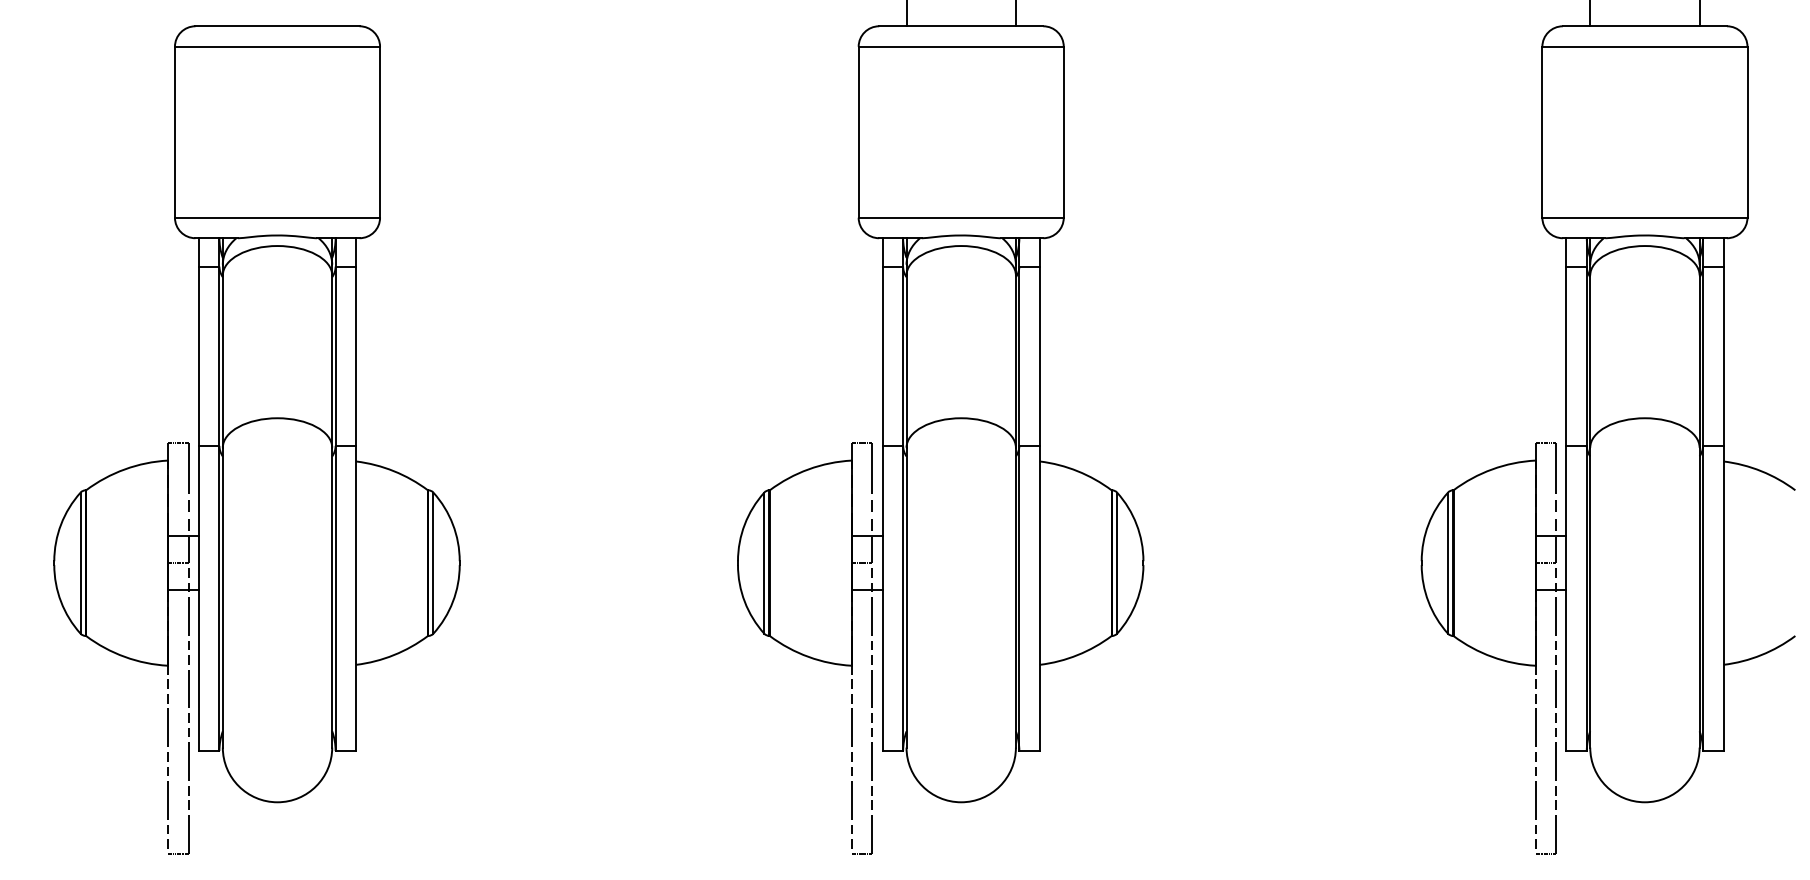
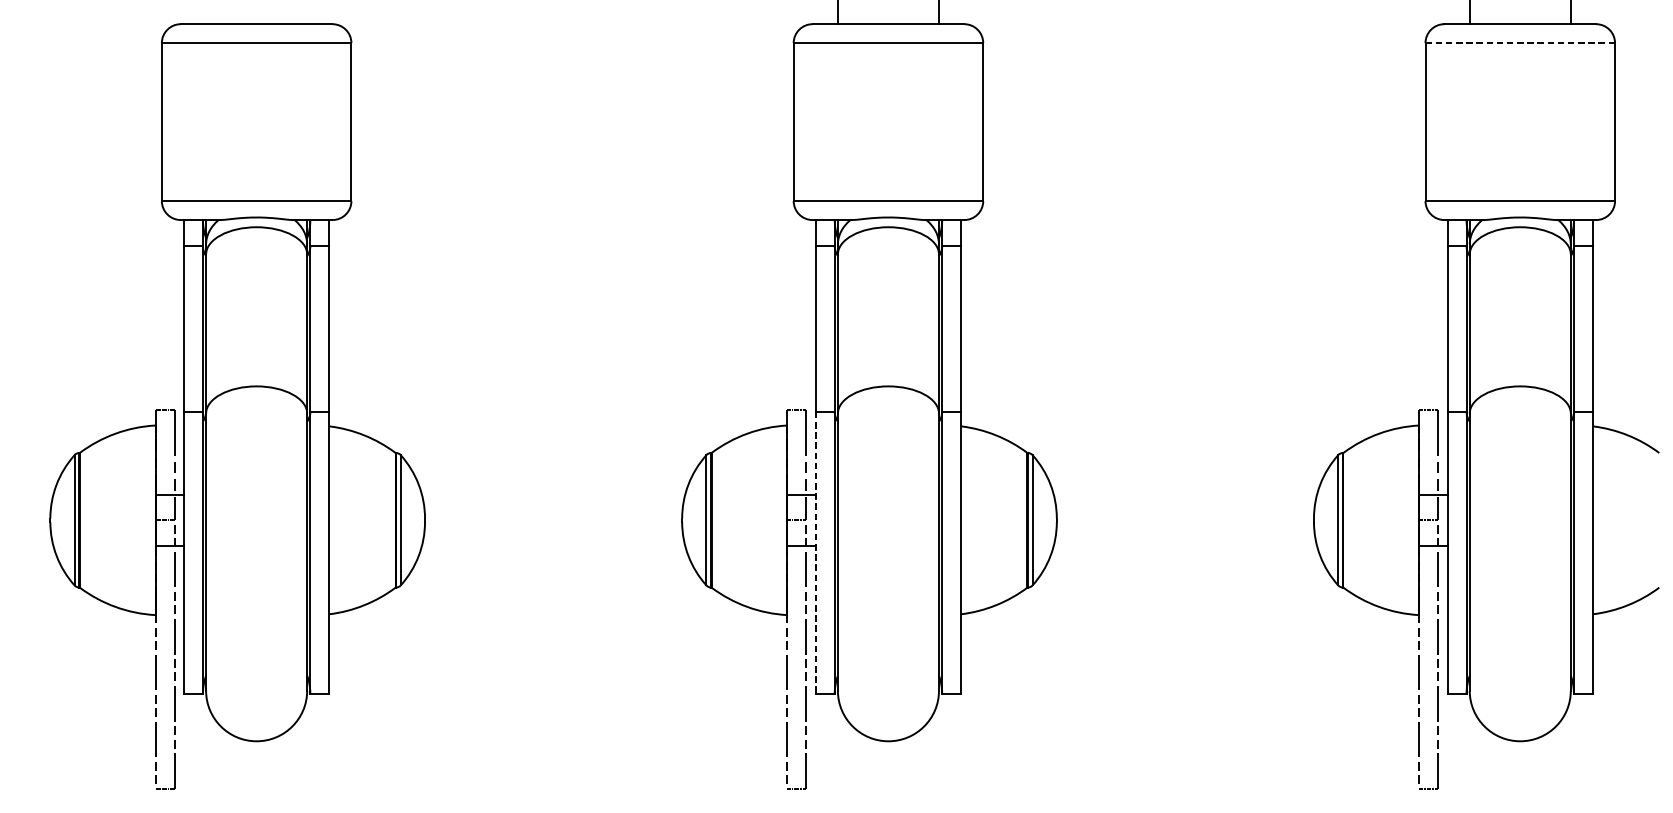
line: (1644, 46) -> (1519, 42), solid -> dashed
line: (882, 598) -> (815, 552), solid -> dashed

